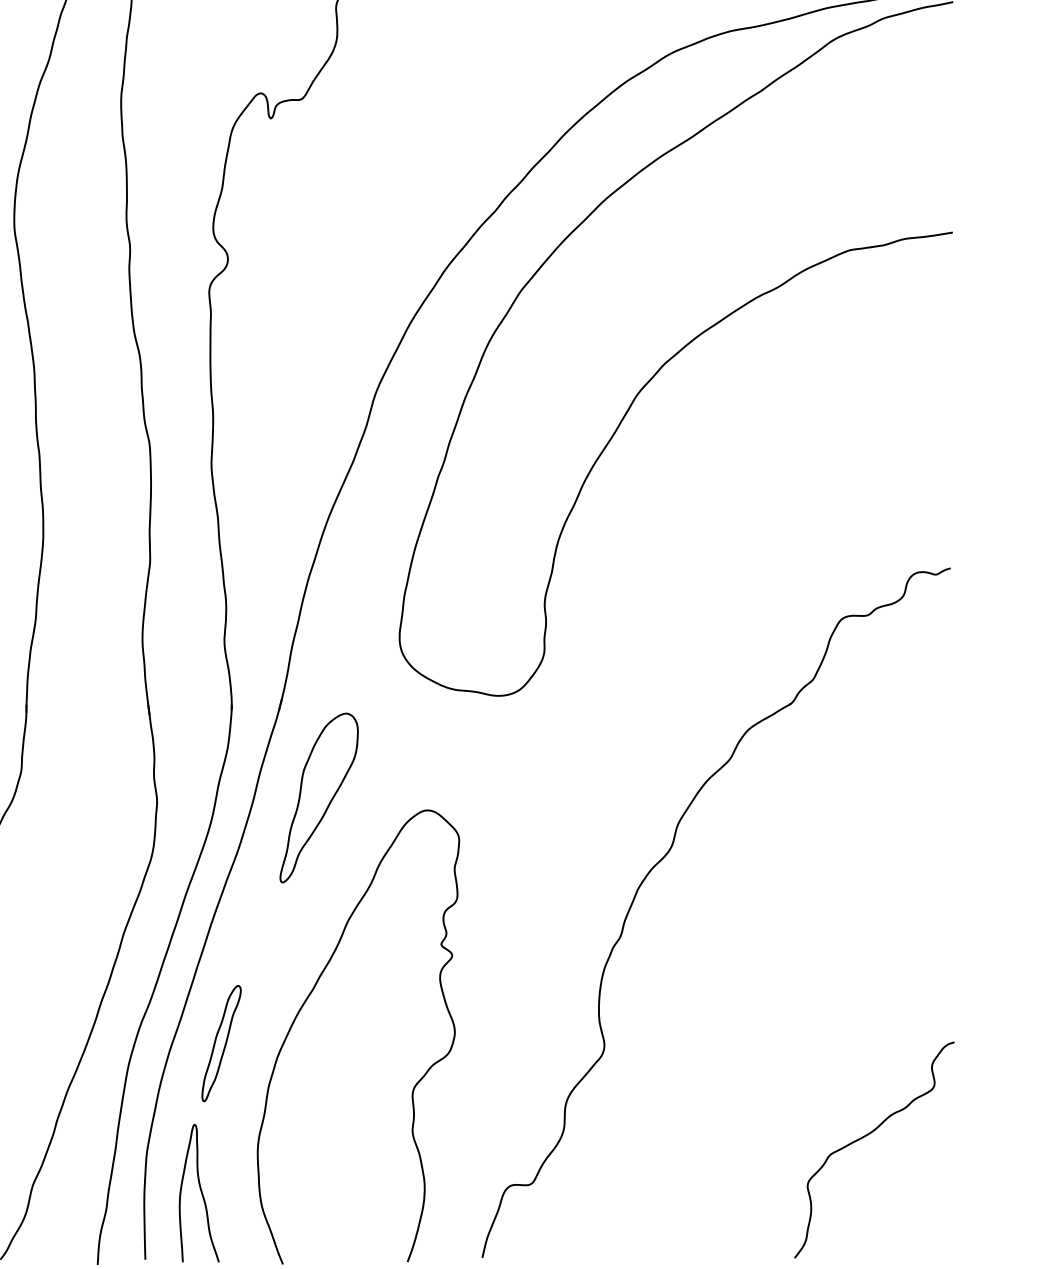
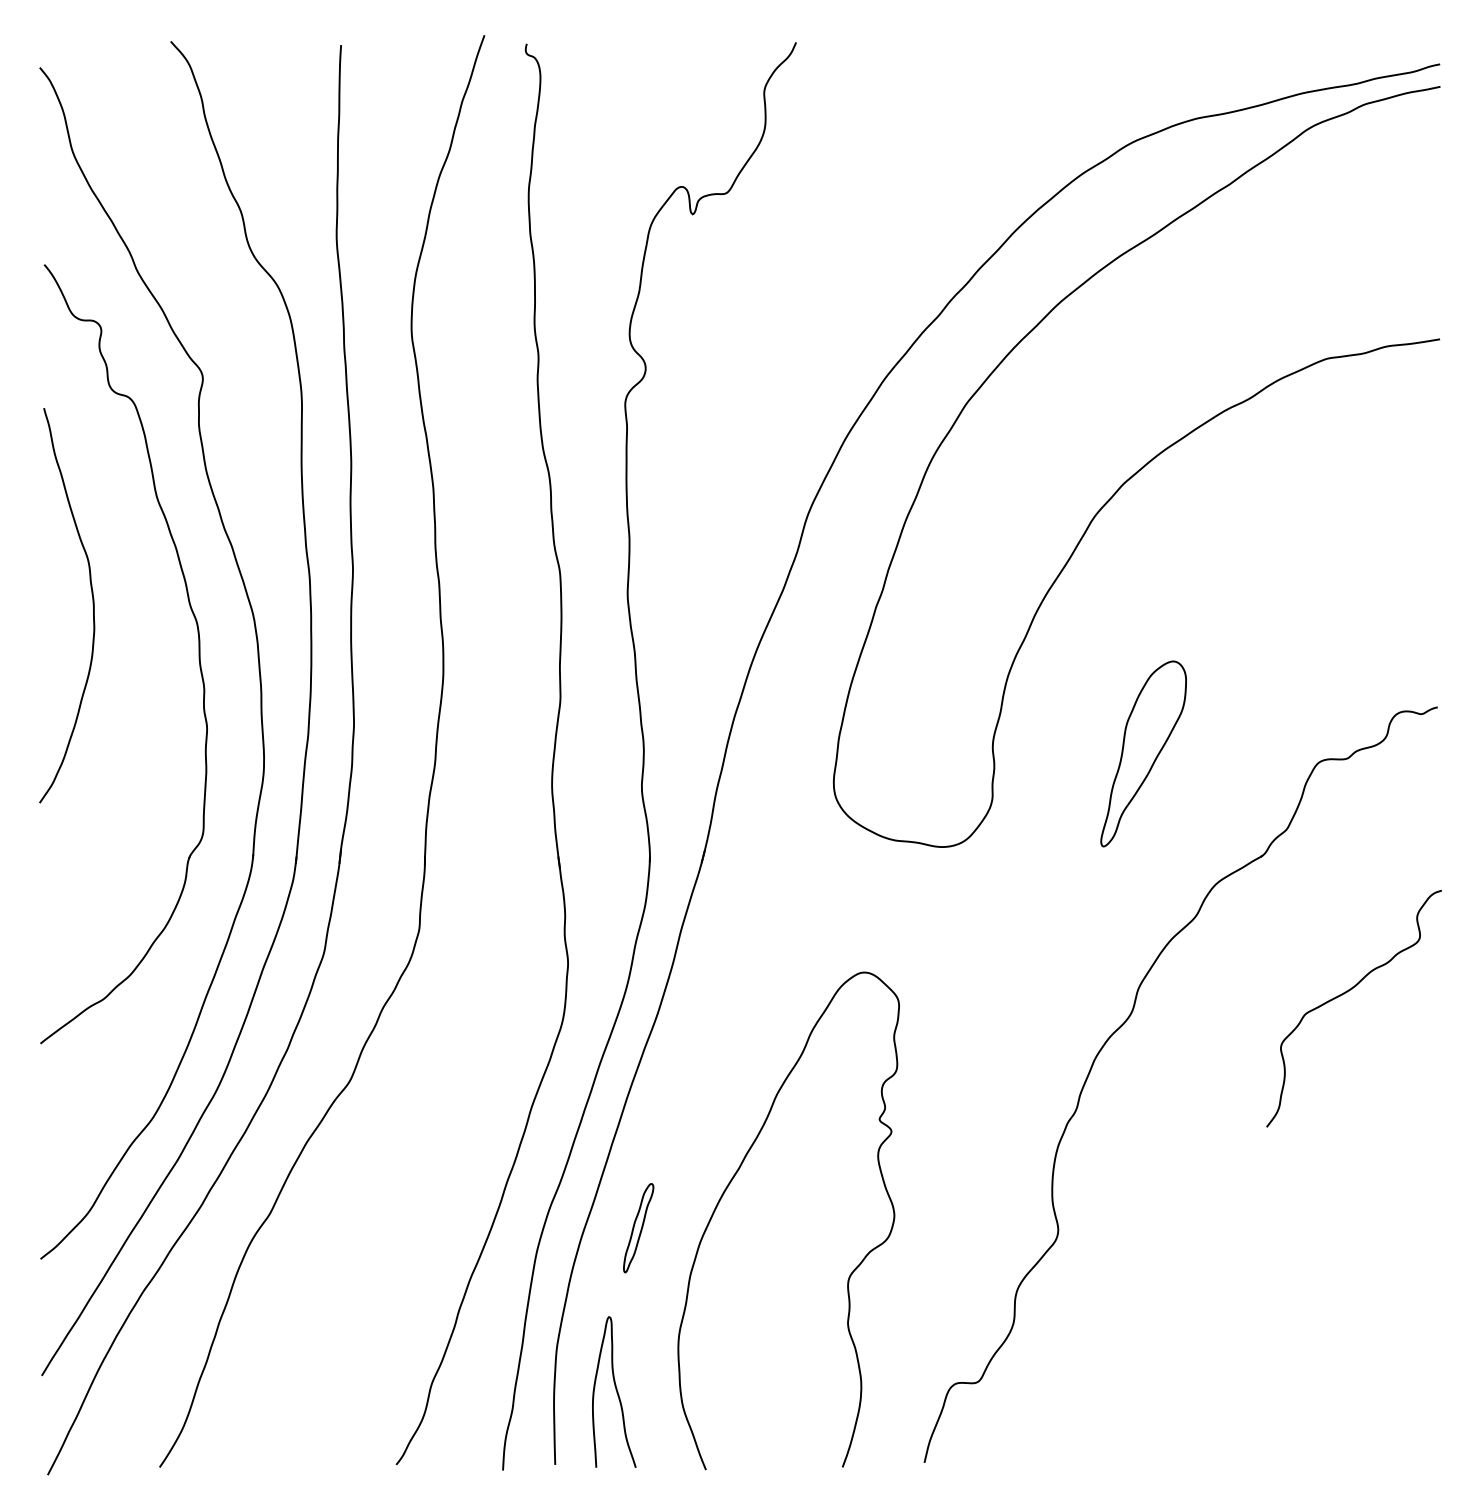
part: (319, 797) -> (1143, 753), moved
part: (221, 1044) -> (638, 1228), size x0.7
curve: (865, 1137) -> (1344, 994), moved

